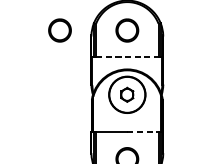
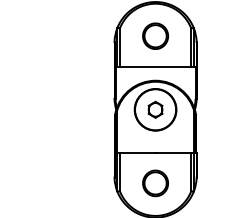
part: (59, 29) -> (78, 35), removed
line: (127, 57) -> (155, 67), dashed -> solid
line: (143, 132) -> (173, 152), dashed -> solid

